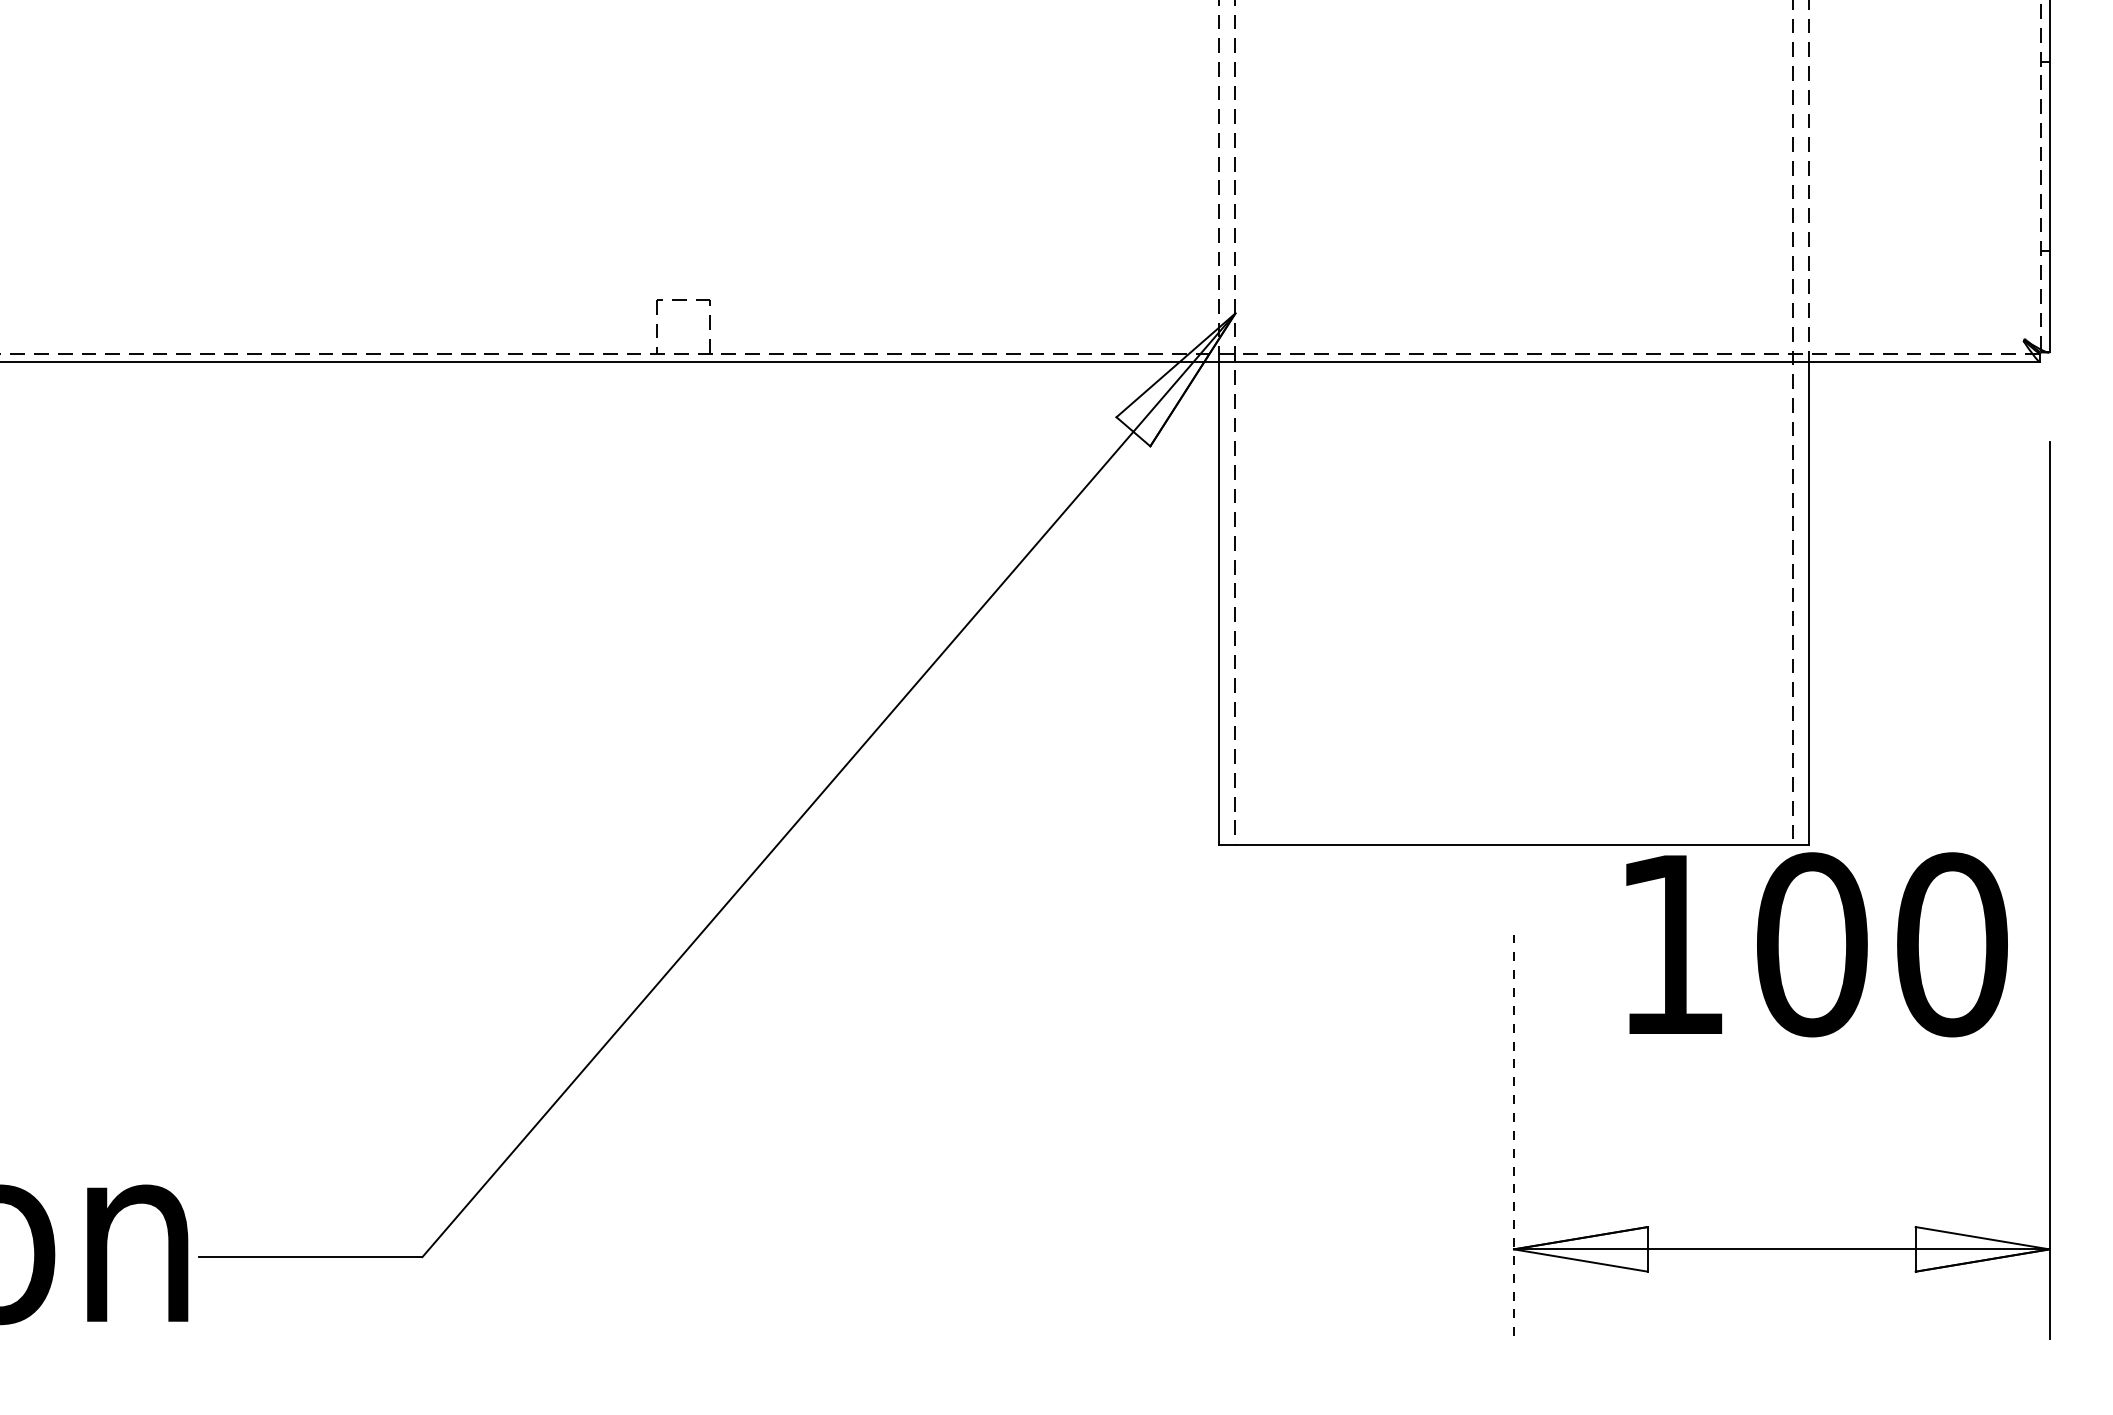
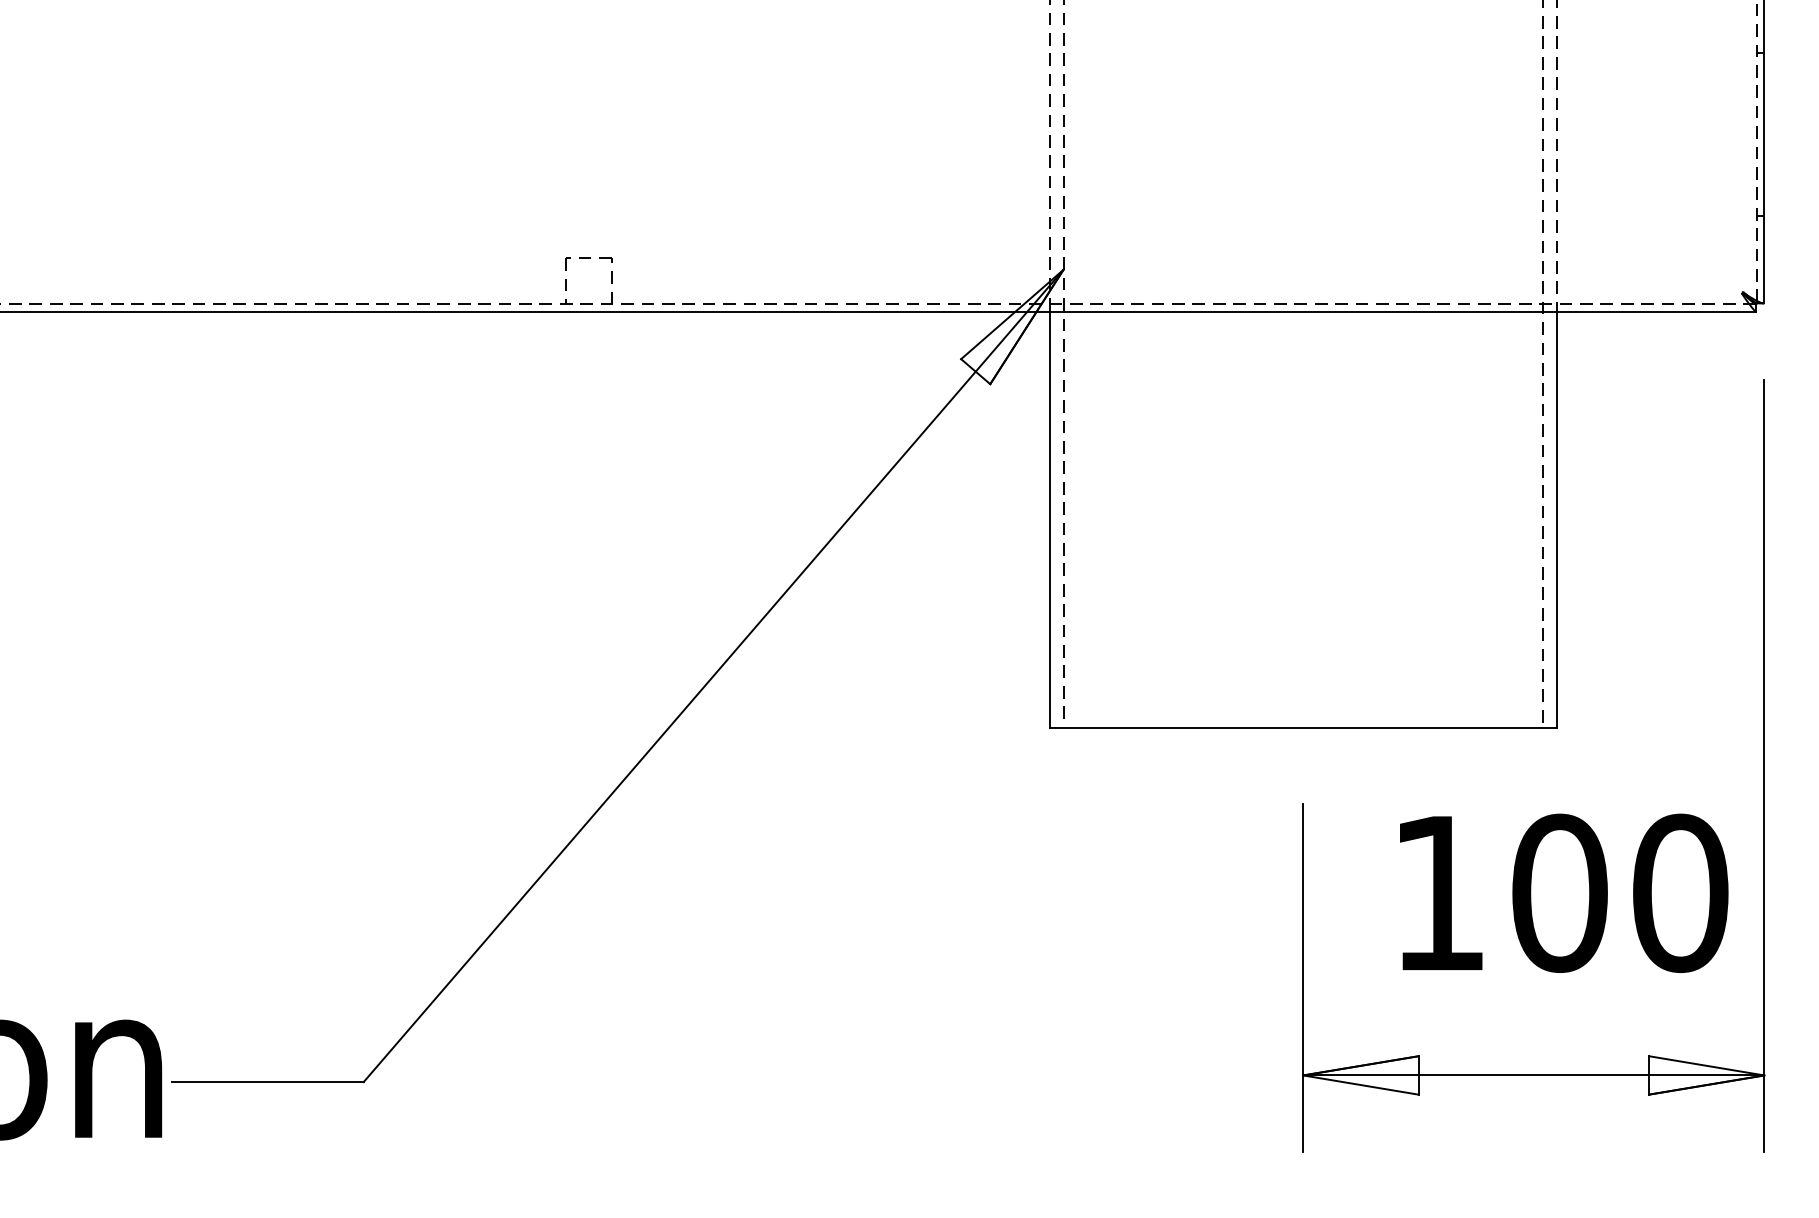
text: (1816, 944) -> (1563, 893), moved
line: (1513, 1137) -> (1302, 979), dashed -> solid

